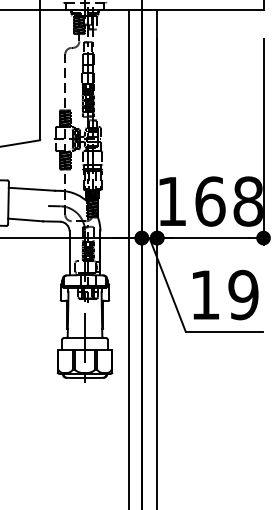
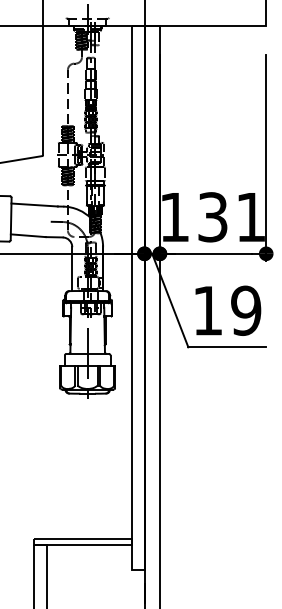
text: (228, 201) -> (231, 217), 168 -> 131

